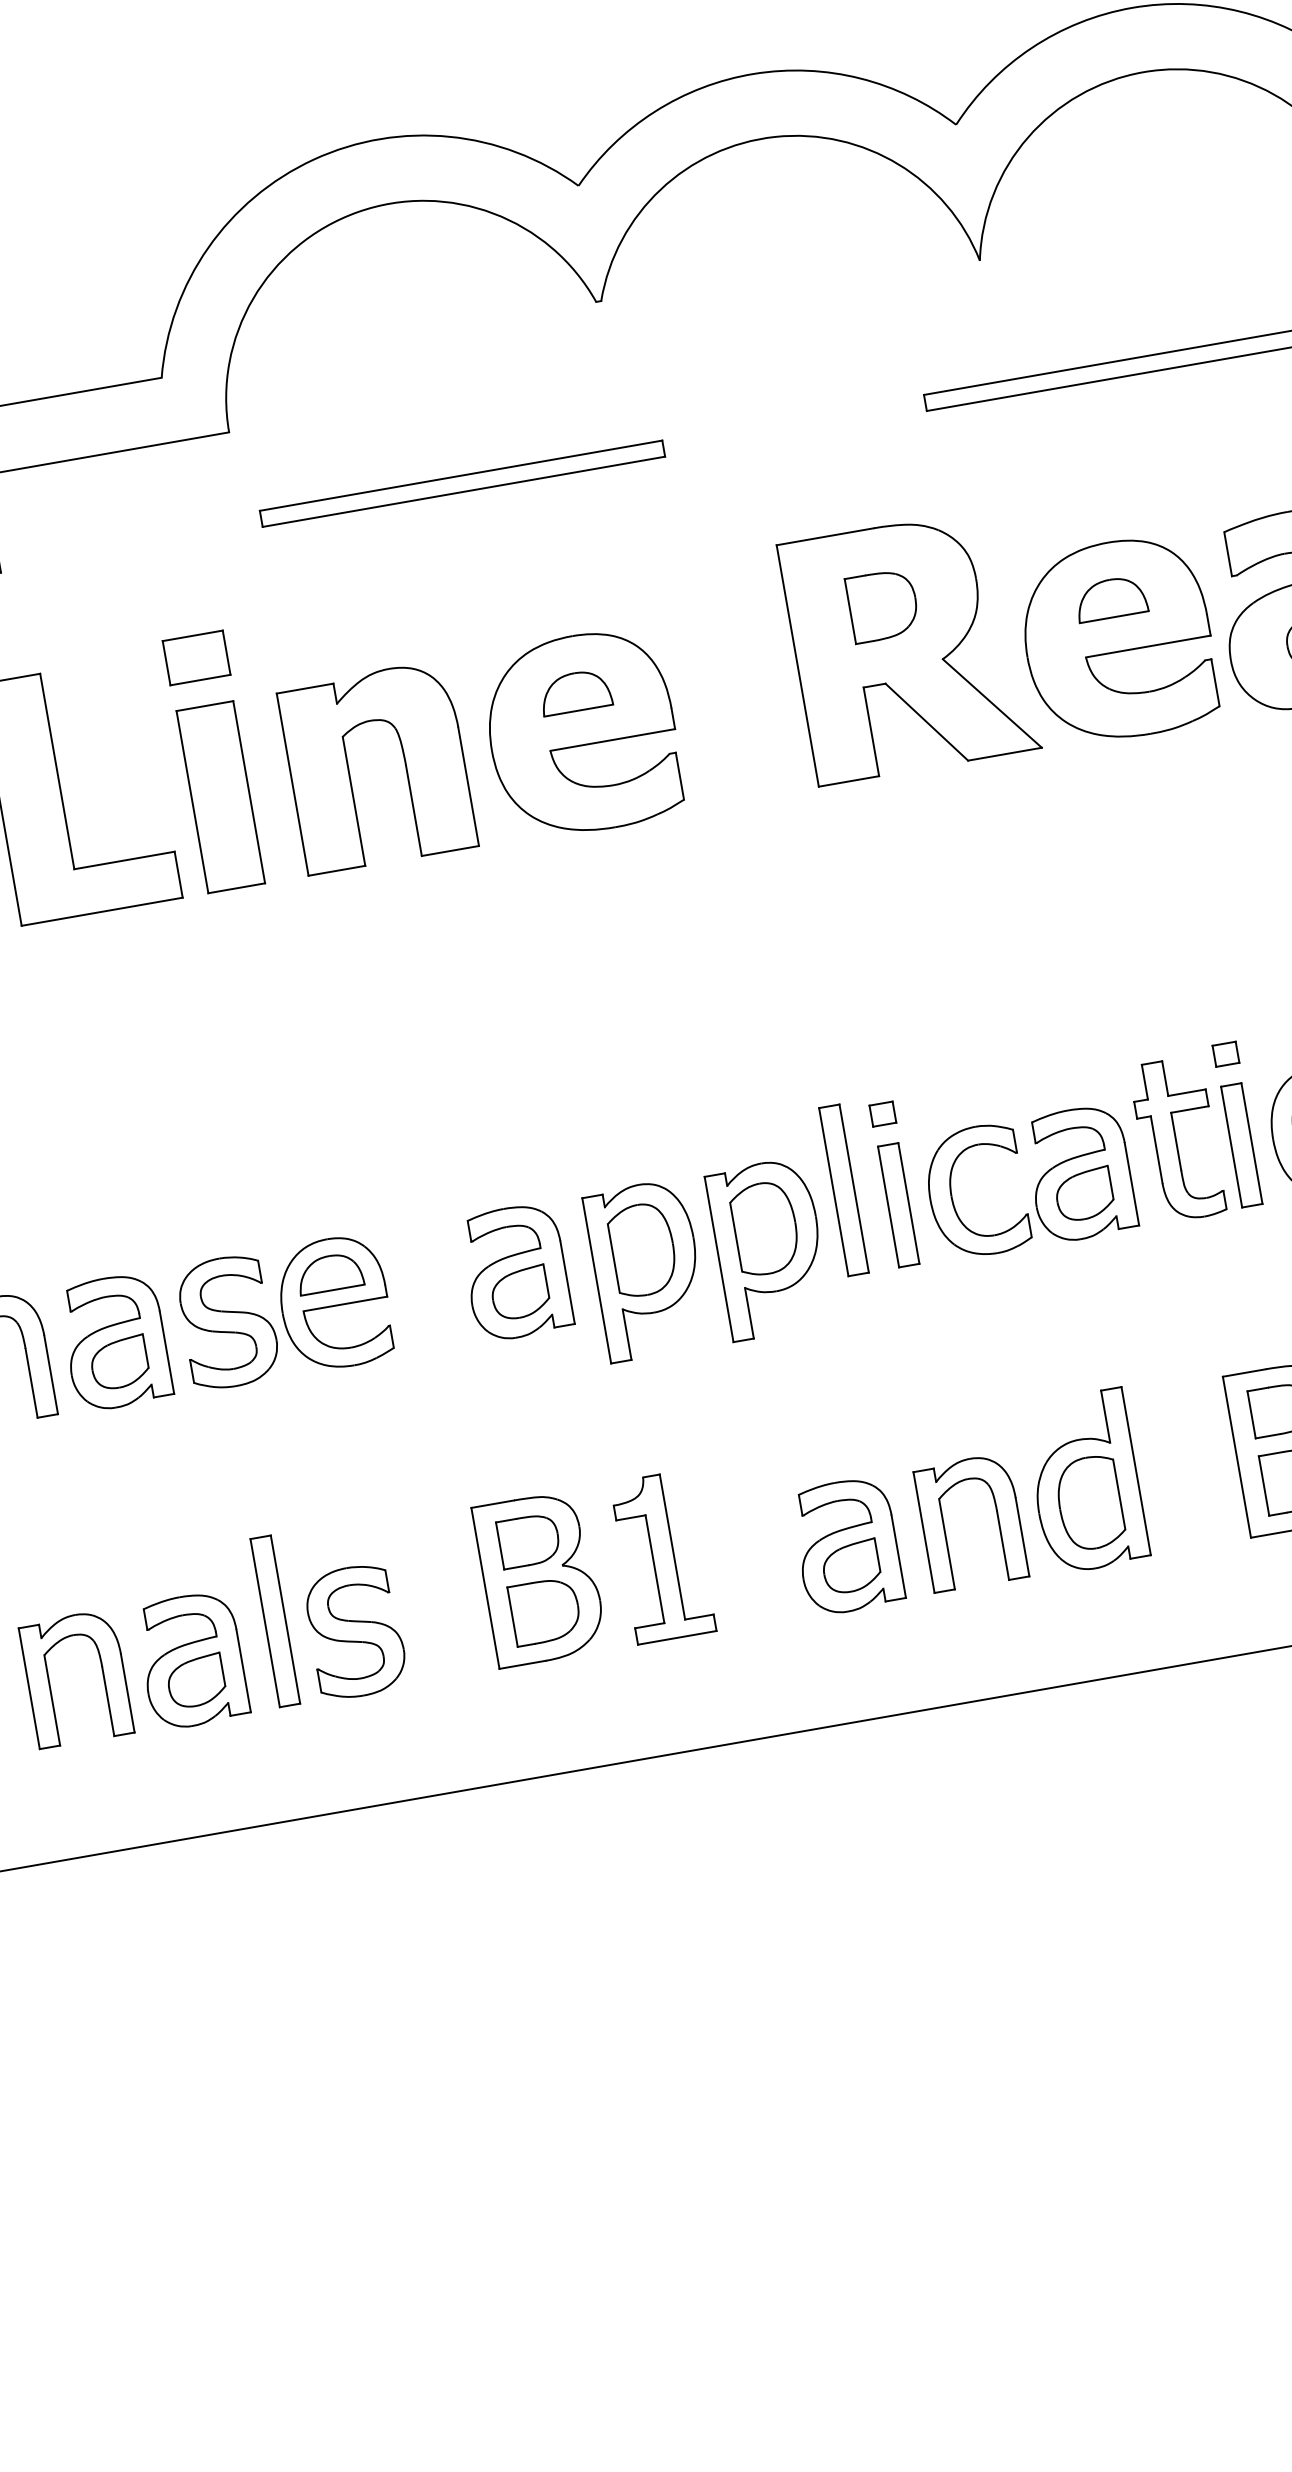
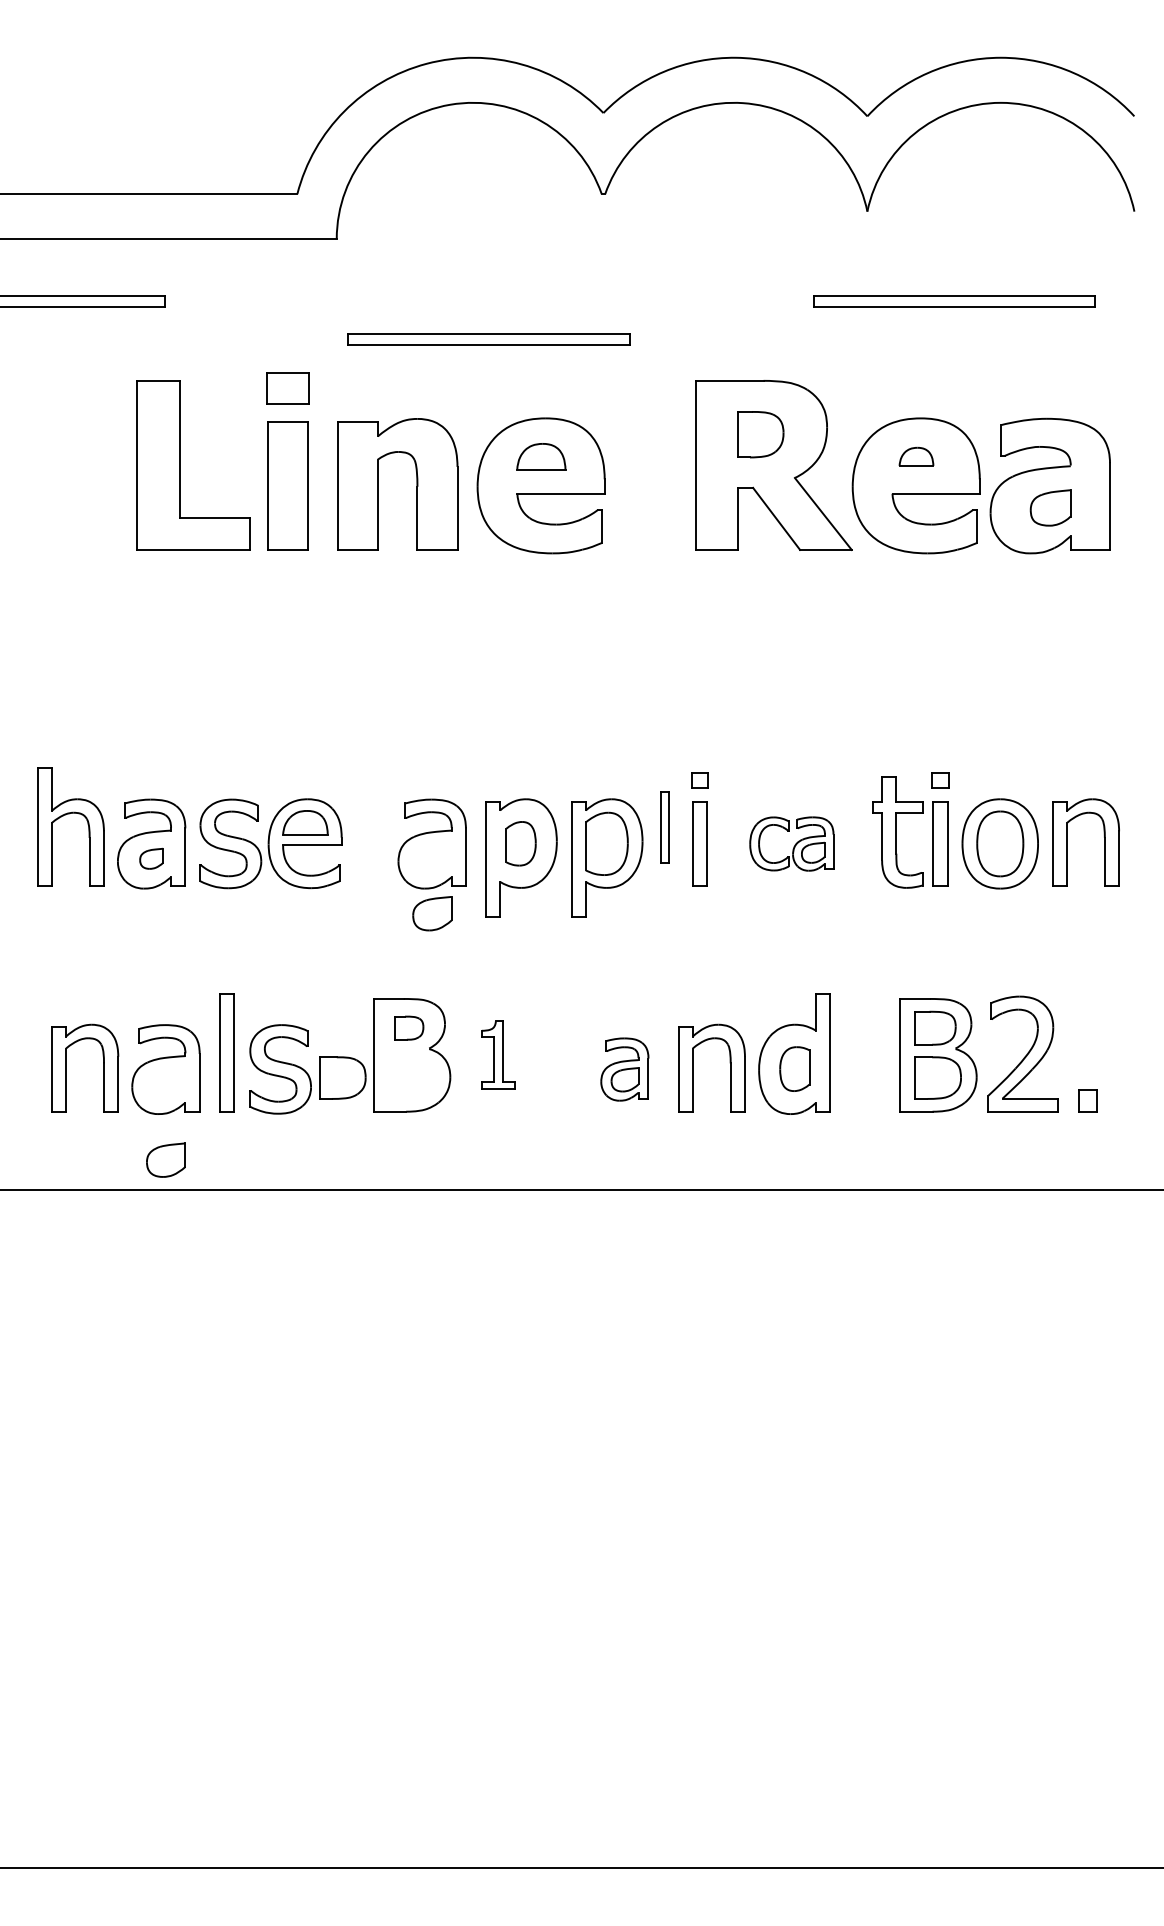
part: (461, 483) -> (488, 339), moved
part: (1111, 598) -> (916, 456), size x0.7
part: (1028, 1181) -> (791, 843), size x0.6
part: (843, 1189) -> (664, 826), size x0.6
part: (642, 1249) -> (520, 843), size x0.7
part: (520, 1292) -> (432, 913), moved
part: (118, 1362) -> (151, 858), size x0.6
part: (1089, 1502) -> (794, 1068), size x0.7
part: (529, 1539) -> (409, 1027), size x0.7
part: (846, 1546) -> (624, 1069), size x0.7
part: (663, 1557) -> (498, 1055), size x0.6
part: (544, 1610) -> (342, 1077), moved
part: (195, 1680) -> (165, 1159), moved

